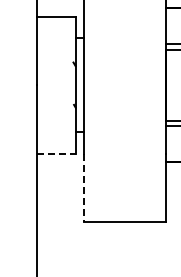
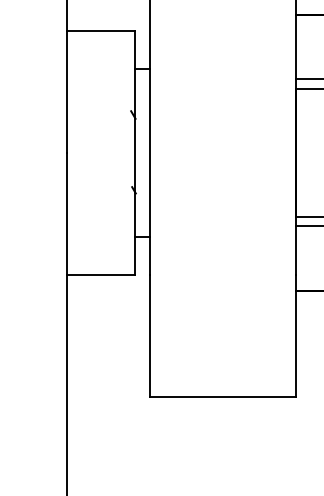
line: (57, 153) -> (102, 274), dashed -> solid
line: (83, 188) -> (149, 337), dashed -> solid

